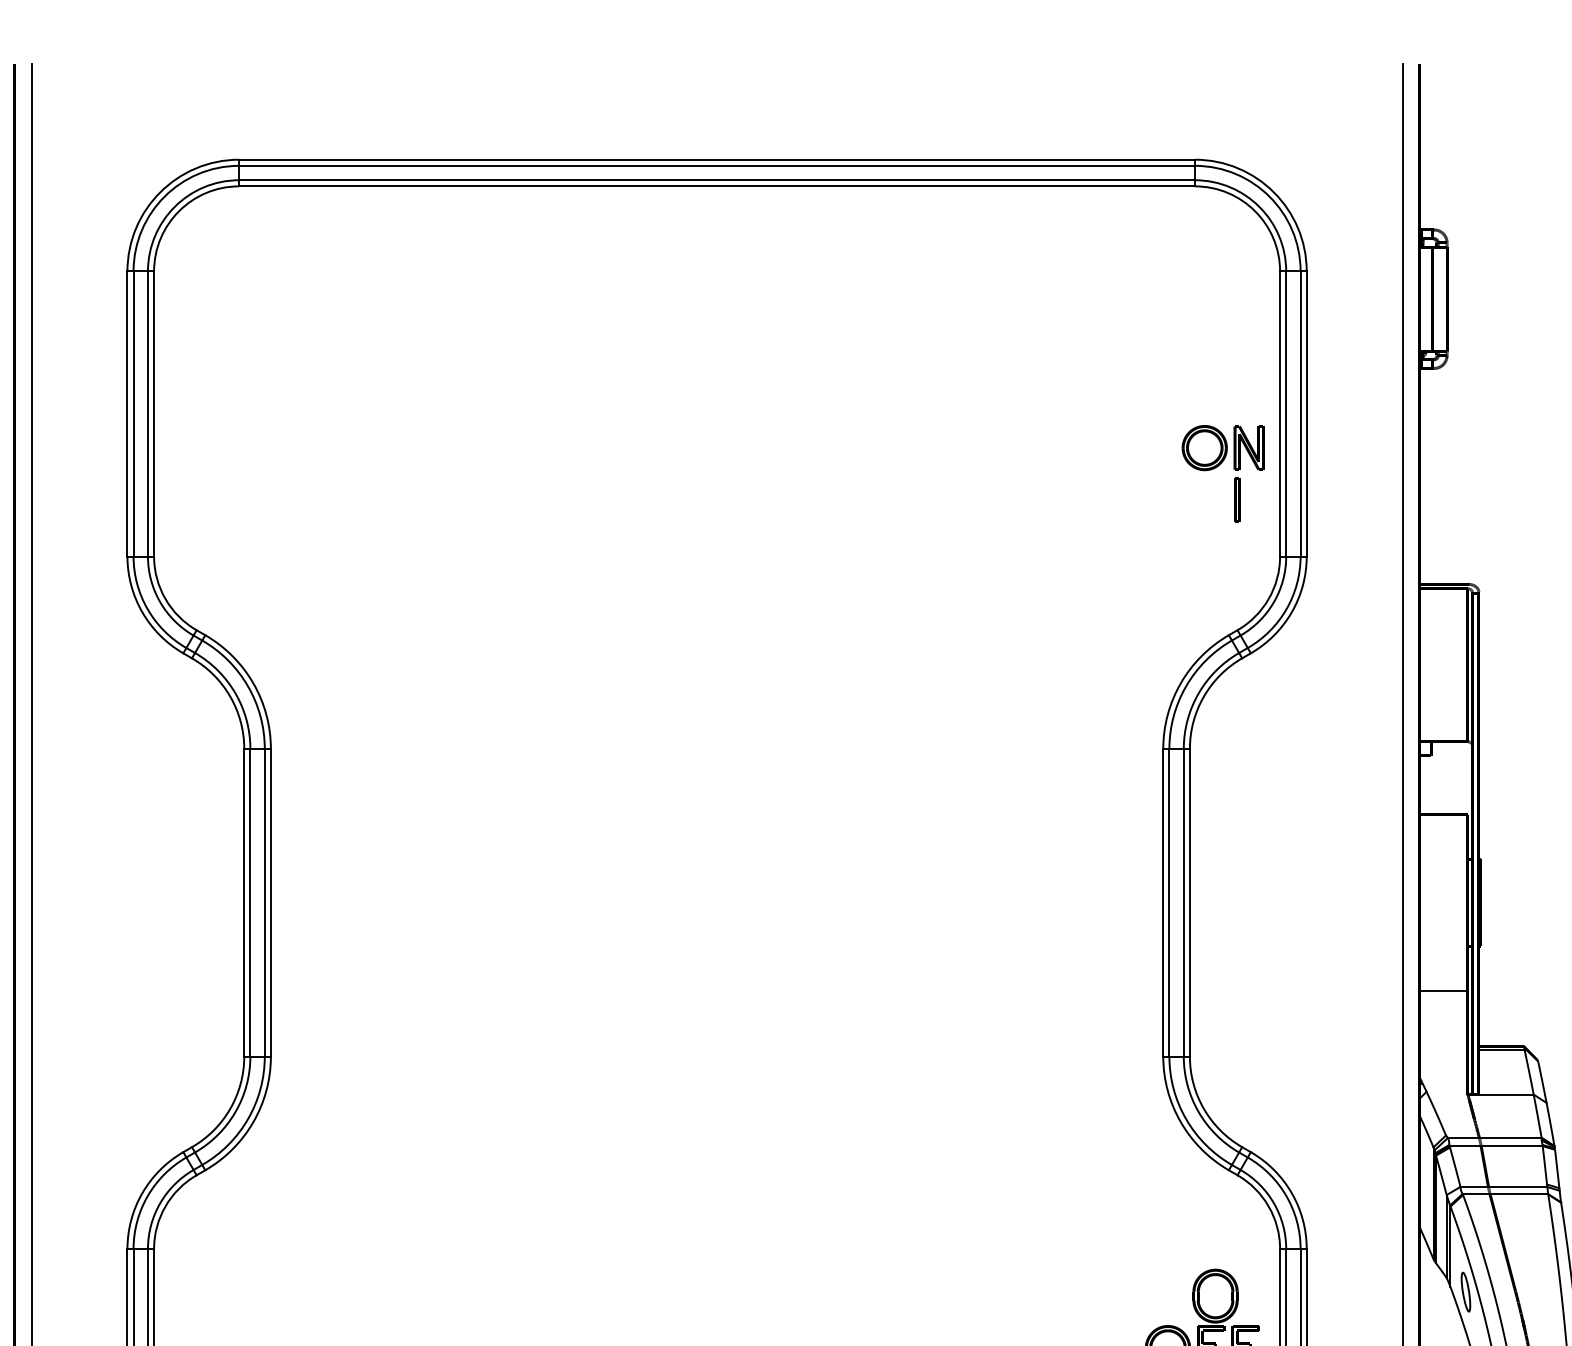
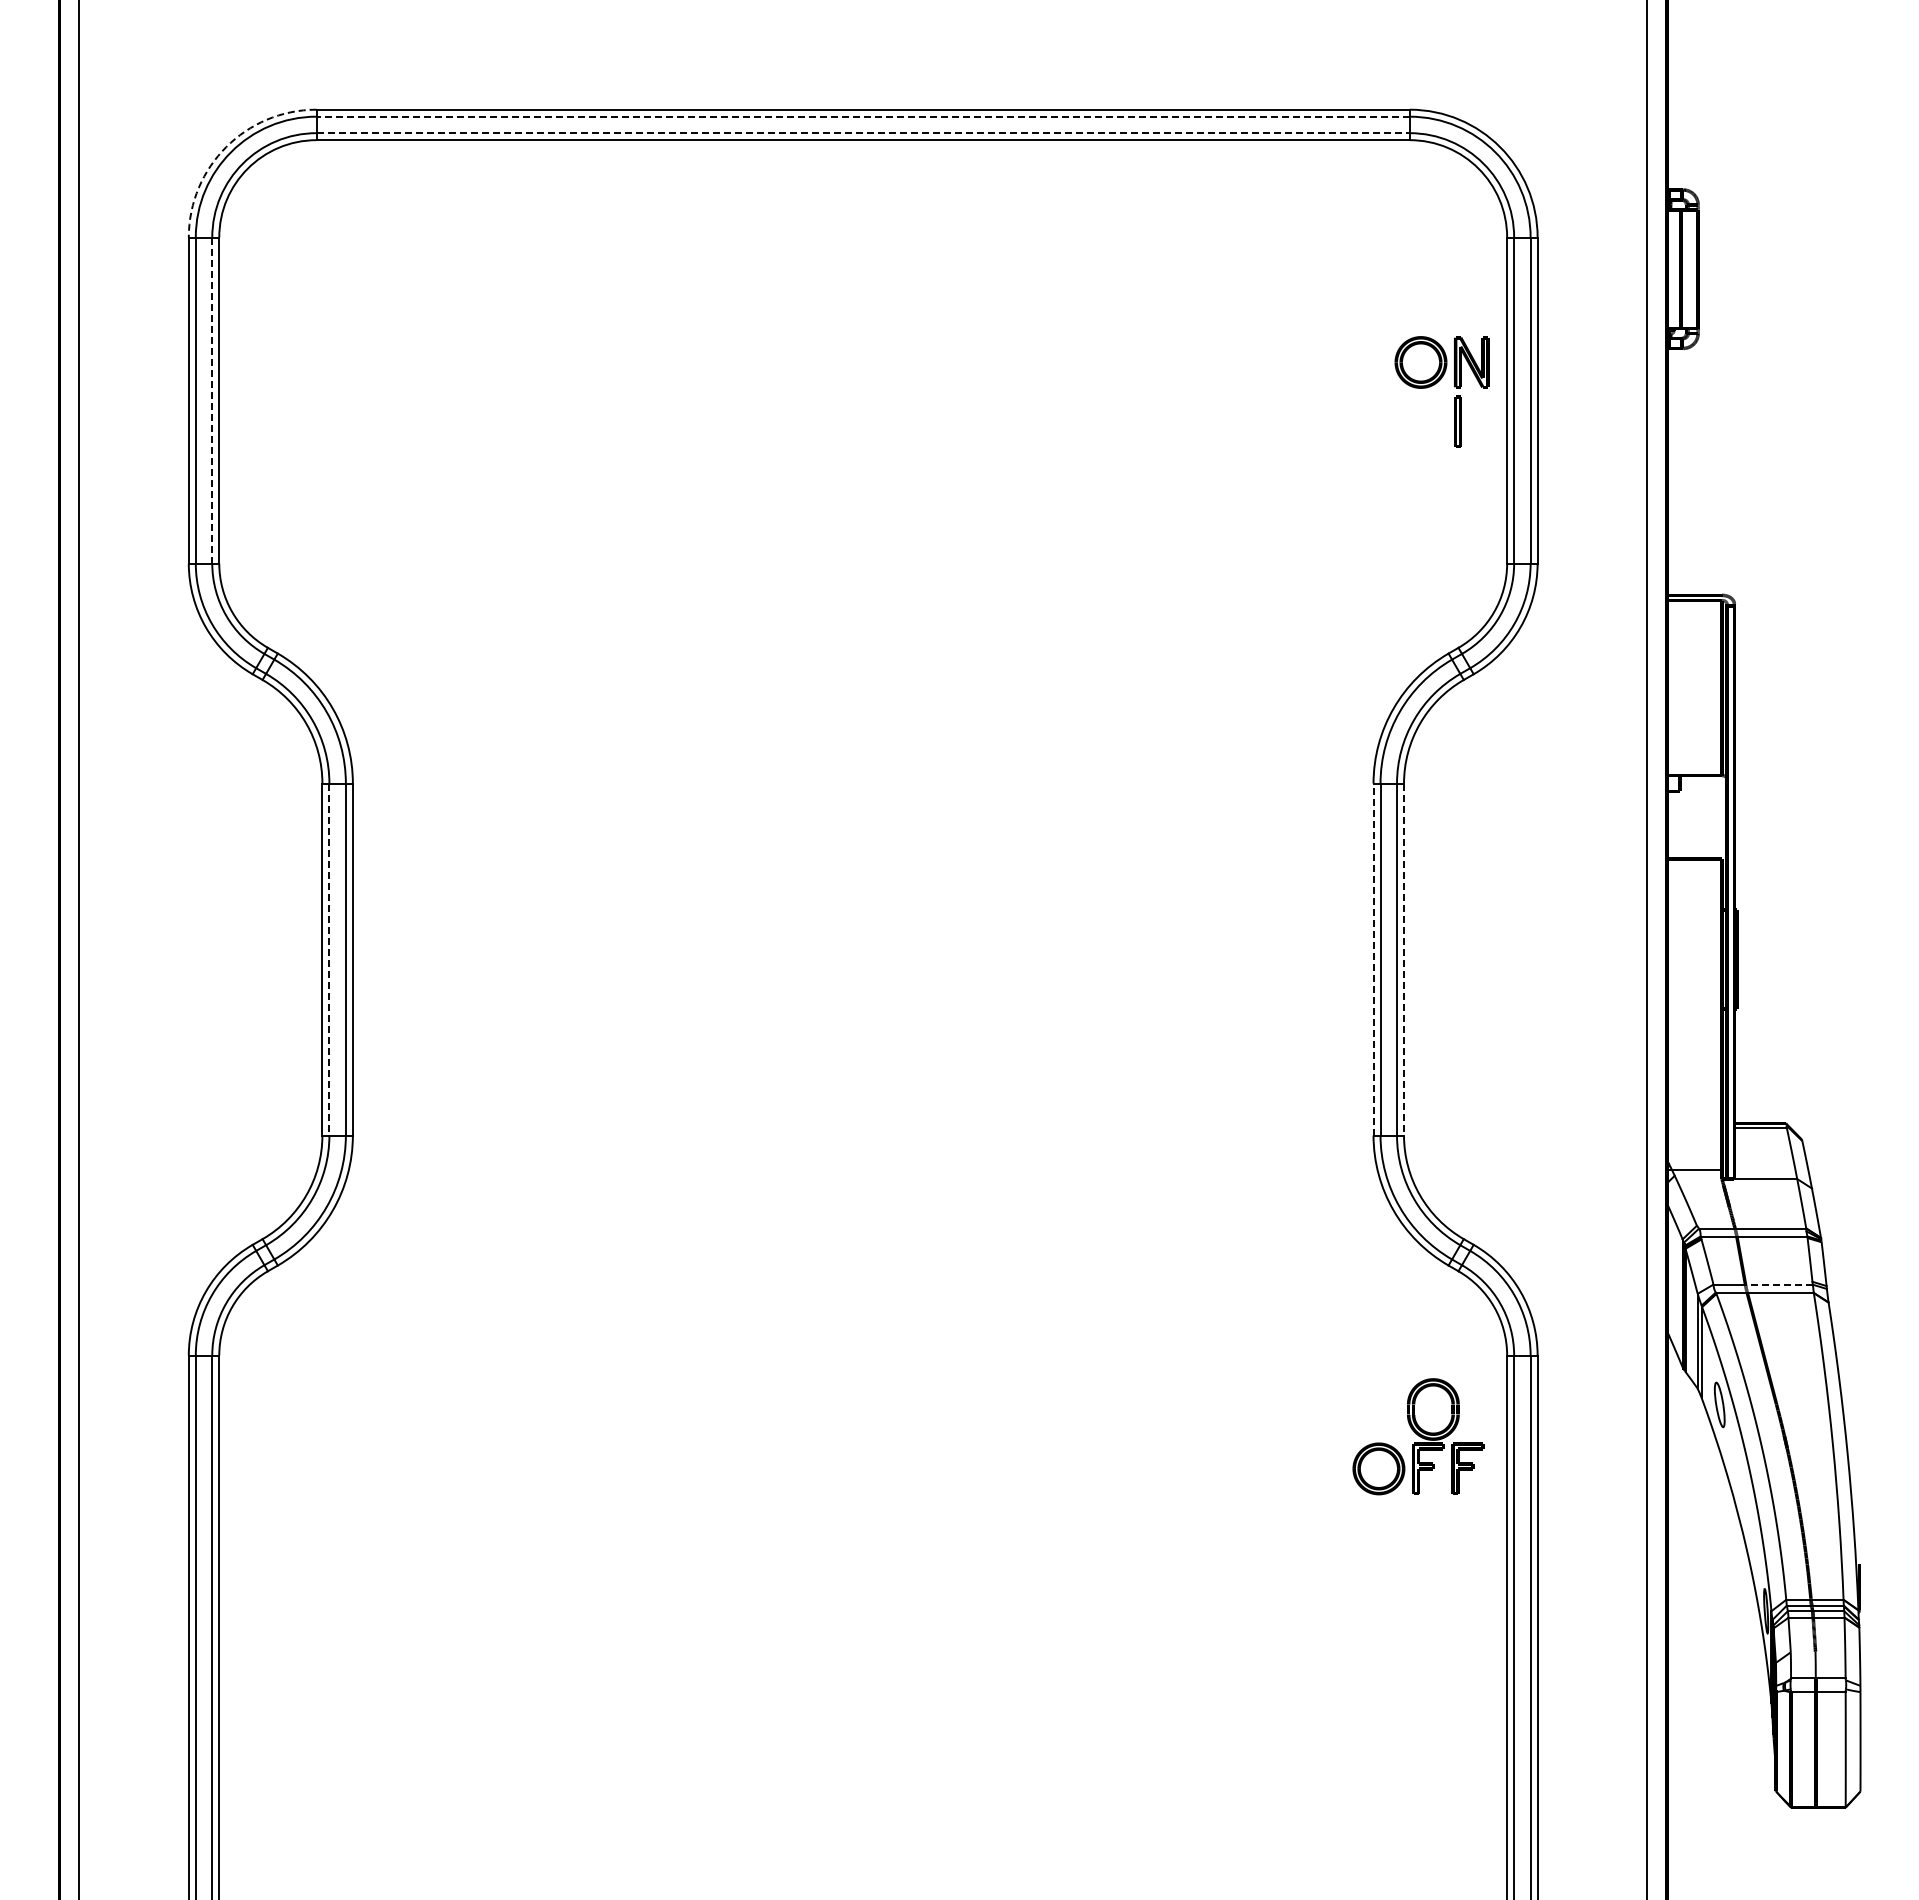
line: (717, 165) -> (863, 116), solid -> dashed
line: (717, 180) -> (863, 133), solid -> dashed
arc: (160, 192) -> (226, 147), solid -> dashed
line: (148, 413) -> (212, 400), solid -> dashed
part: (1219, 466) -> (1437, 383), moved
line: (1163, 902) -> (1373, 959), solid -> dashed
line: (250, 903) -> (329, 960), solid -> dashed
line: (1190, 903) -> (1404, 960), solid -> dashed
line: (1443, 991) -> (1694, 1169), moved
line: (1518, 1186) -> (1779, 1284), solid -> dashed

